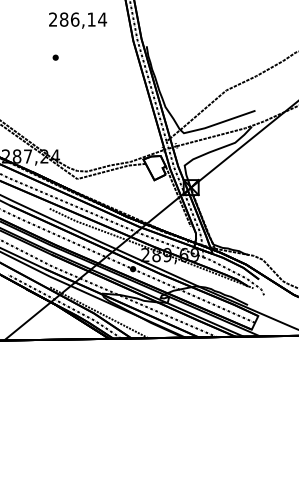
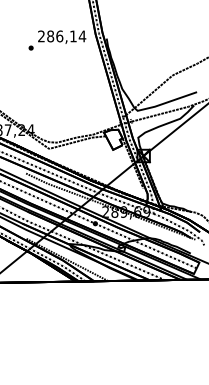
text: (78, 20) -> (62, 37), moved

